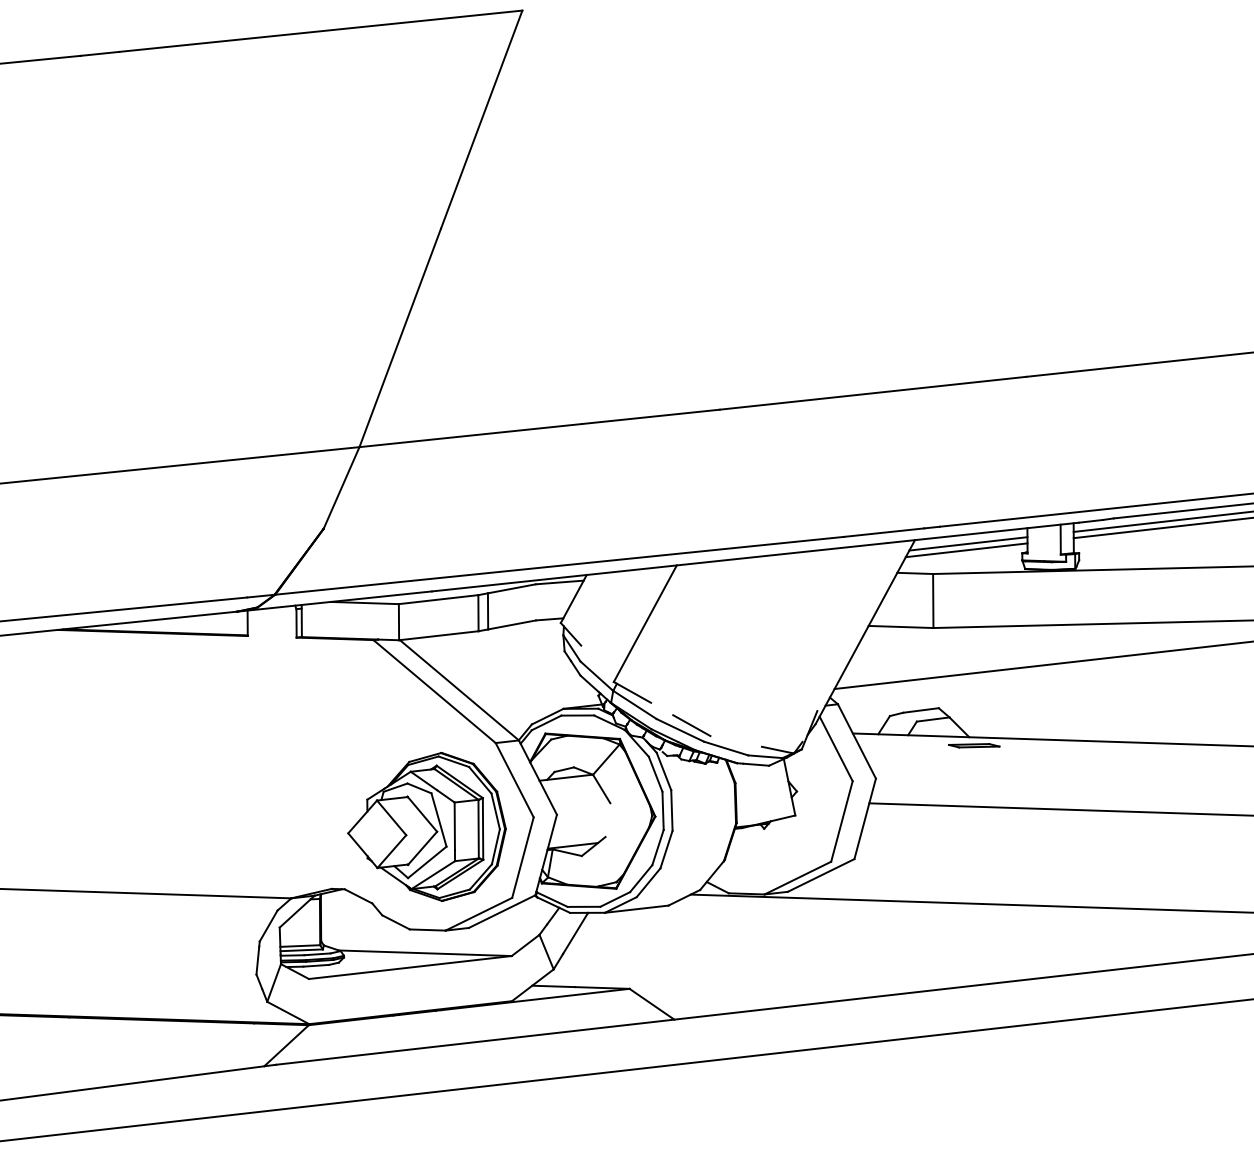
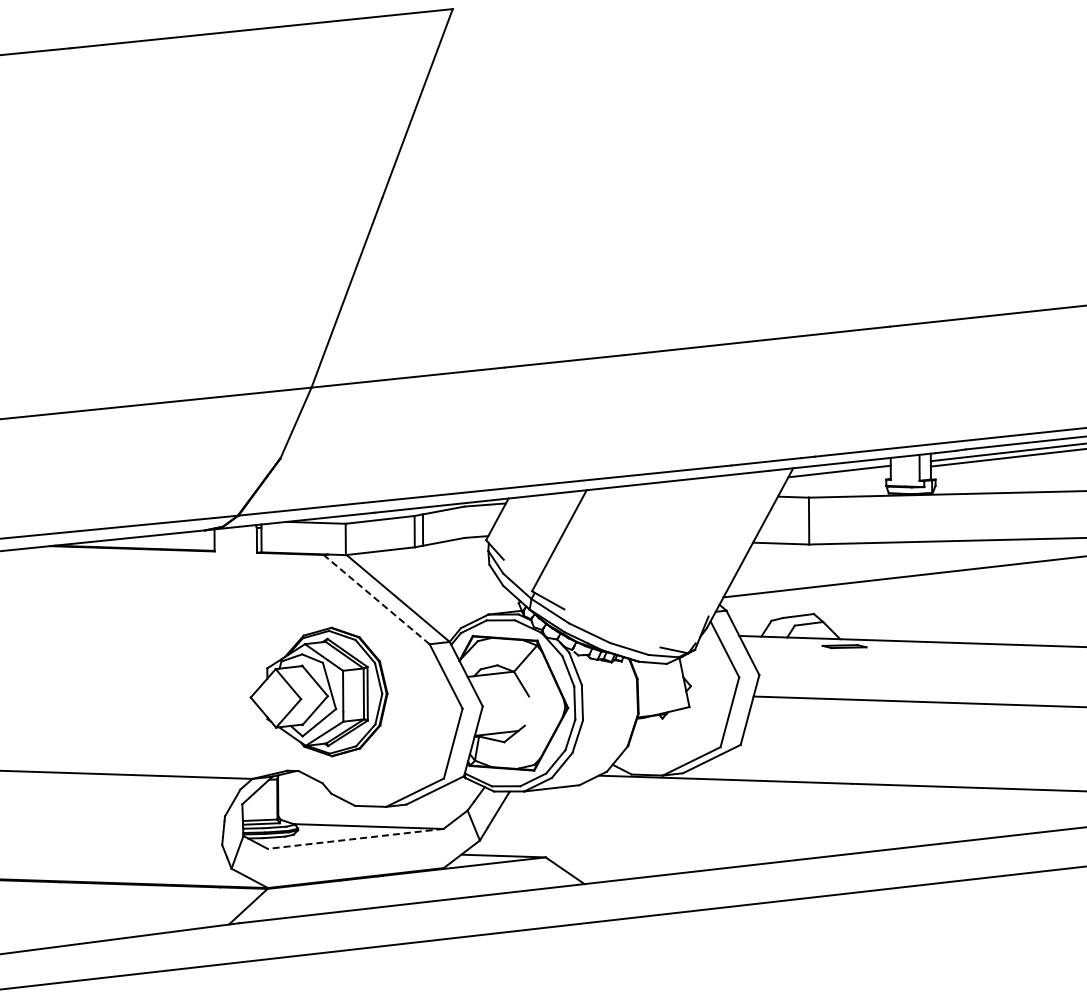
line: (966, 550) -> (837, 477), removed
line: (434, 691) -> (376, 599), solid -> dashed
line: (691, 726) -> (599, 629), removed
part: (426, 826) -> (318, 691), moved
line: (410, 967) -> (355, 838), solid -> dashed

